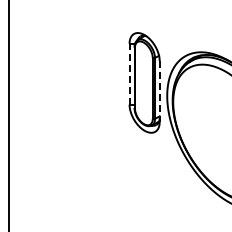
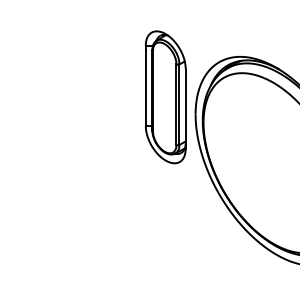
line: (129, 73) -> (145, 84), dashed -> solid
line: (159, 92) -> (185, 110), dashed -> solid

